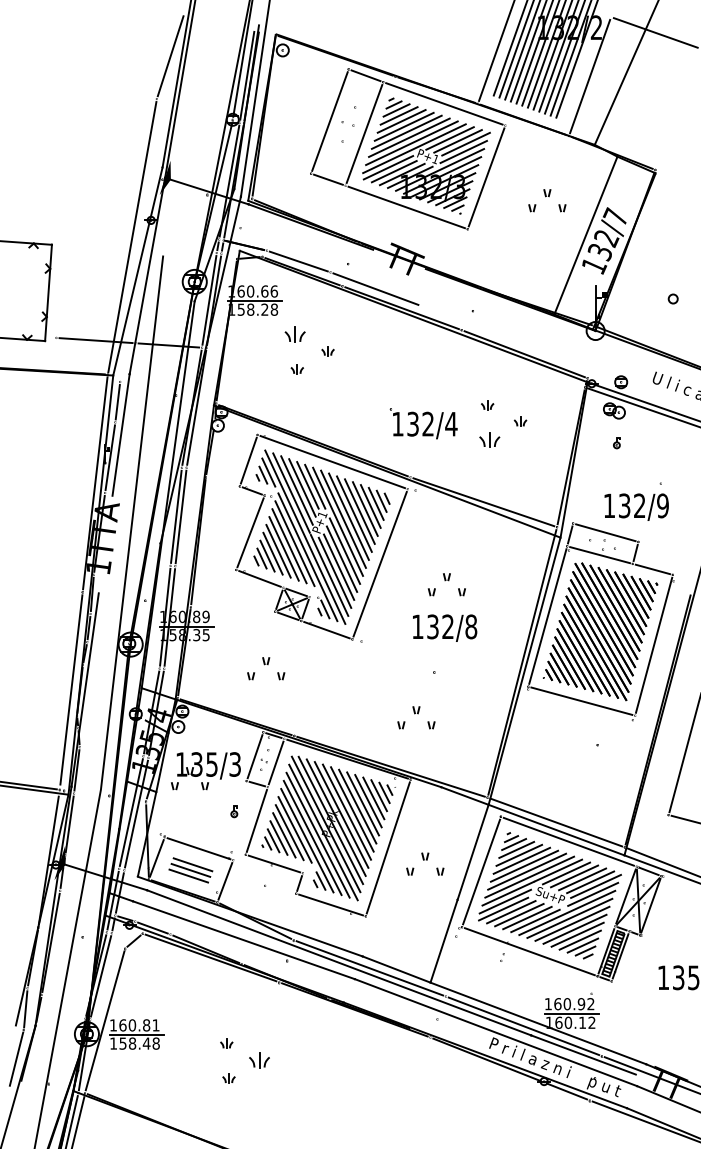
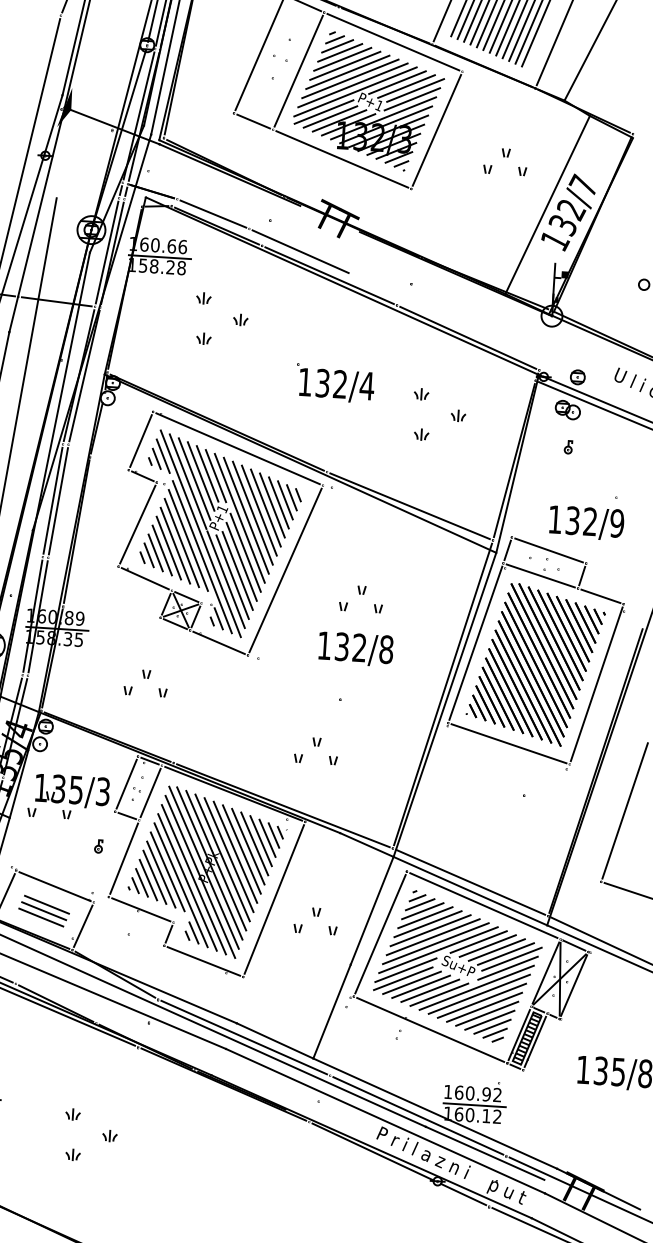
part: (294, 334) -> (203, 298), size x0.62
part: (423, 423) -> (334, 383), moved
part: (489, 440) -> (421, 435), size x0.62
part: (259, 1060) -> (109, 1136), size x0.62

